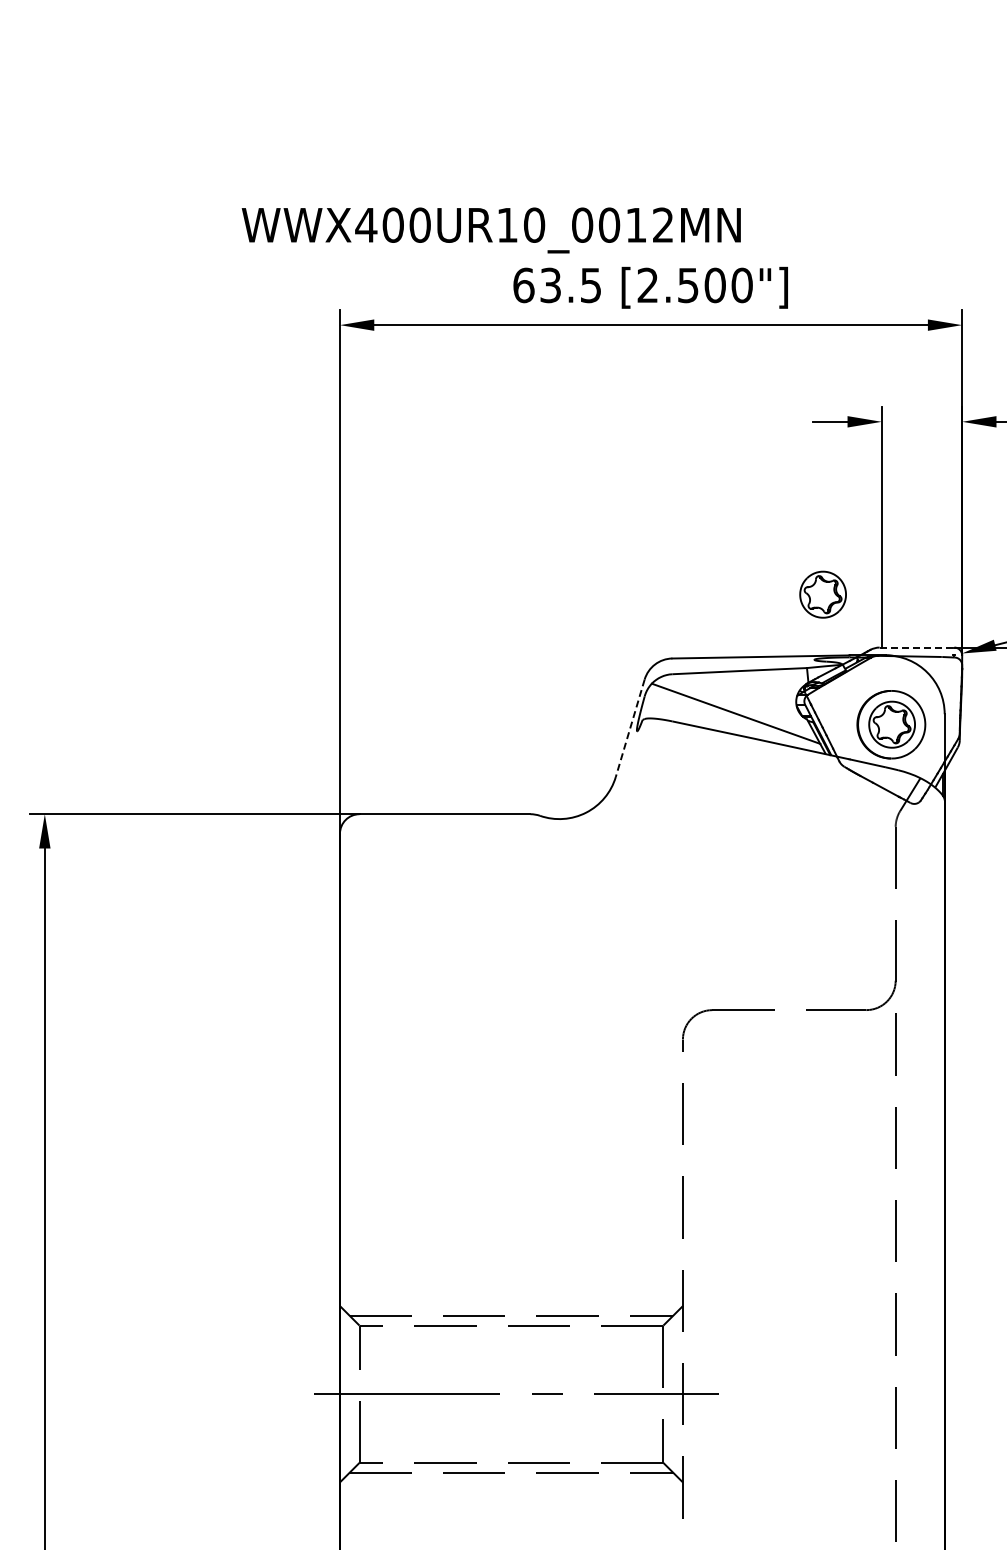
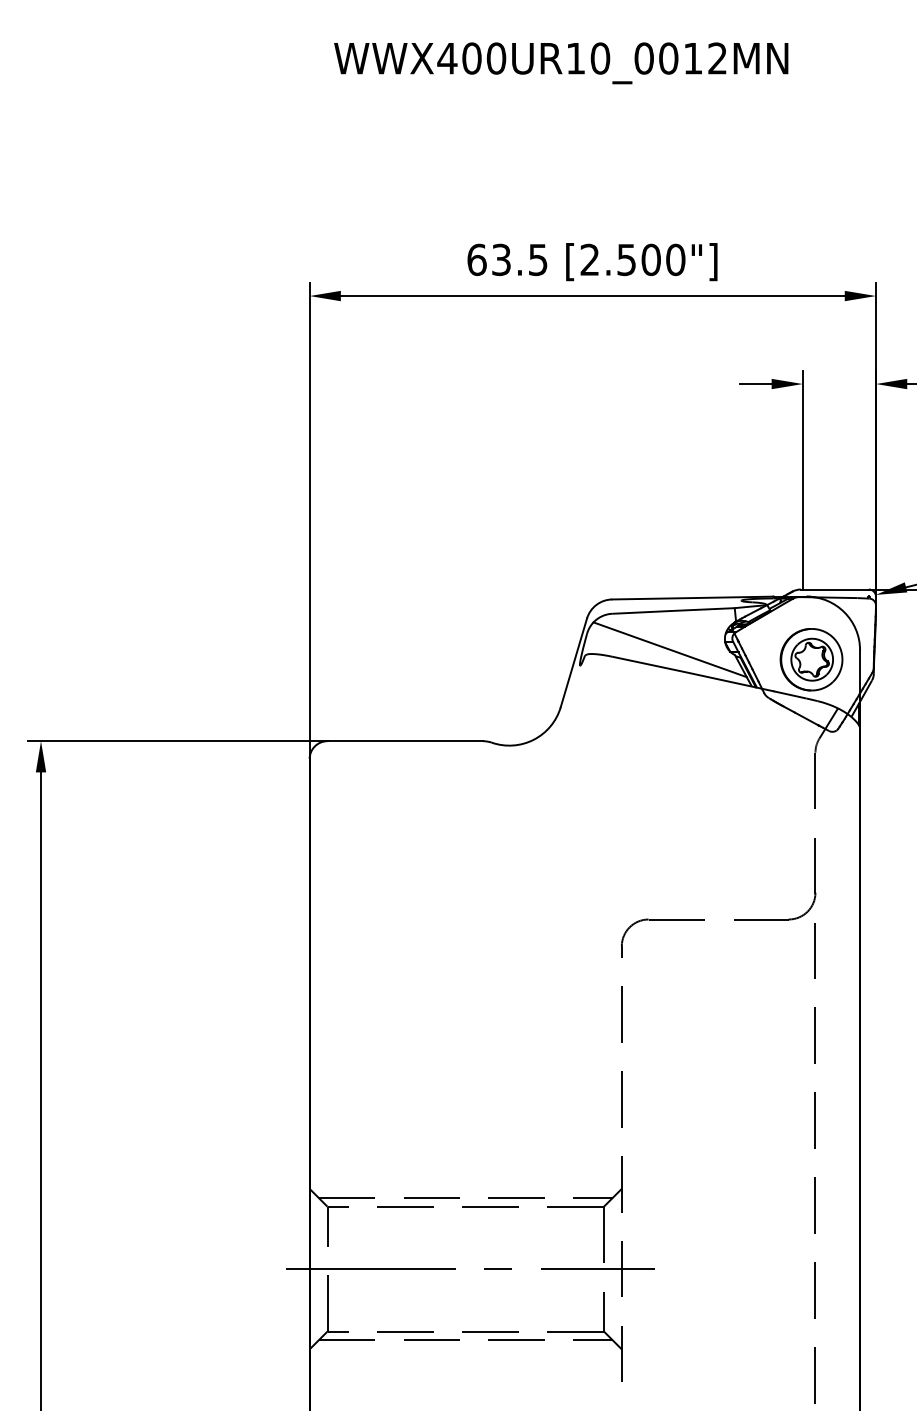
text: (490, 230) -> (560, 63), moved
part: (822, 594) -> (748, 541), removed
line: (917, 647) -> (835, 589), dashed -> solid
line: (630, 728) -> (574, 663), dashed -> solid

